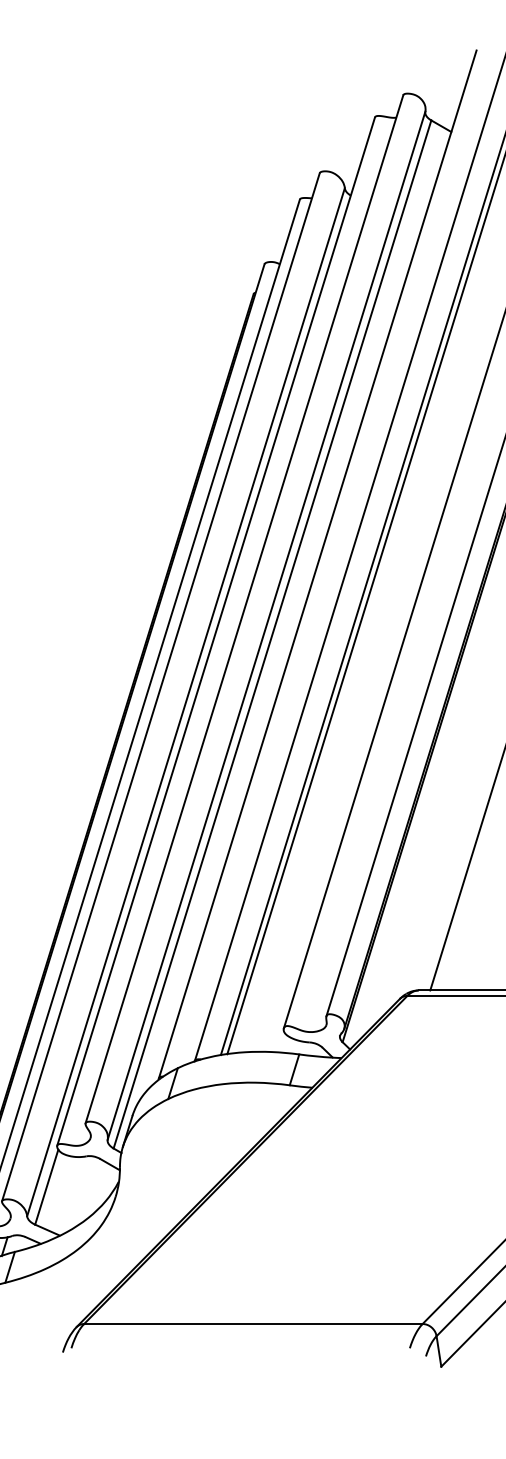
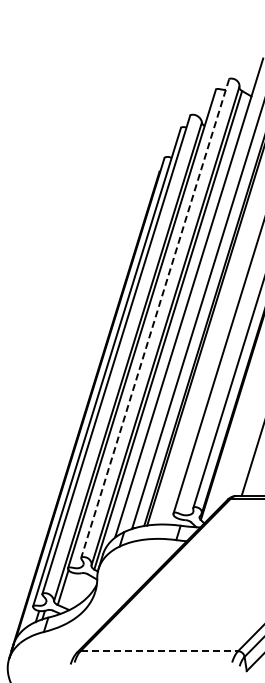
line: (245, 611) -> (155, 319), solid -> dashed
line: (253, 1324) -> (159, 651), solid -> dashed

